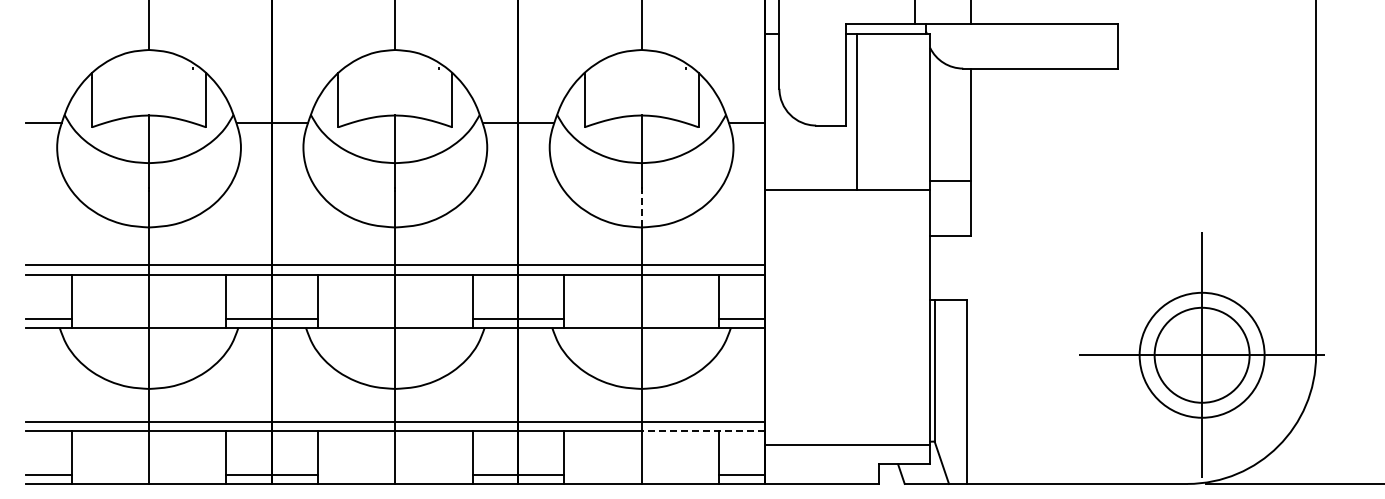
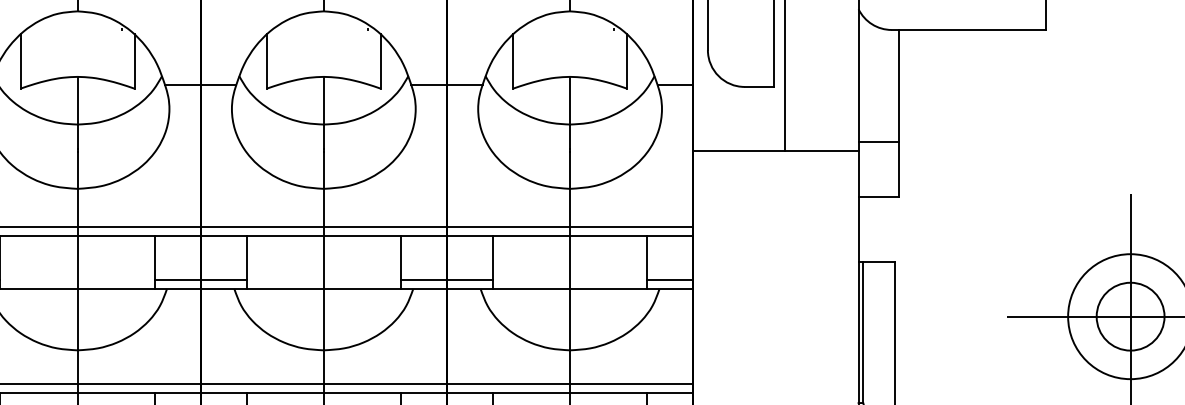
line: (641, 208) -> (569, 169), dashed -> solid
circle: (1202, 355) -> (1130, 316), size x0.71
line: (703, 431) -> (631, 392), dashed -> solid

